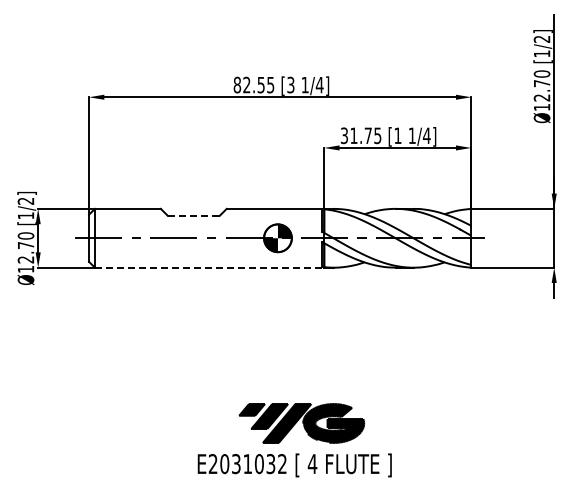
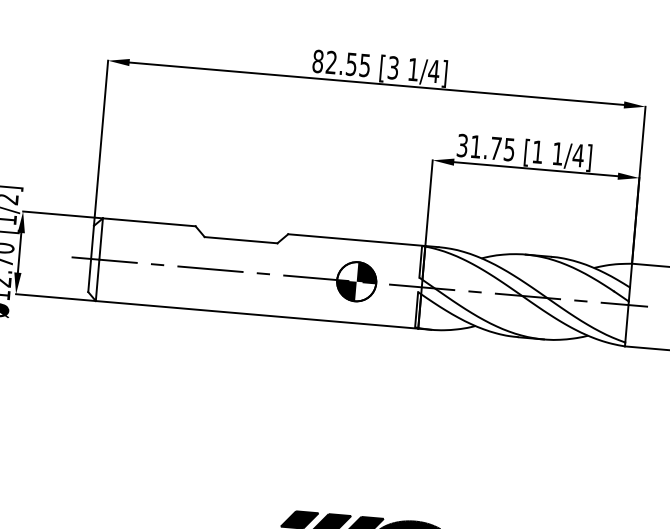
line: (193, 215) -> (240, 239), dashed -> solid
line: (209, 267) -> (256, 314), dashed -> solid

